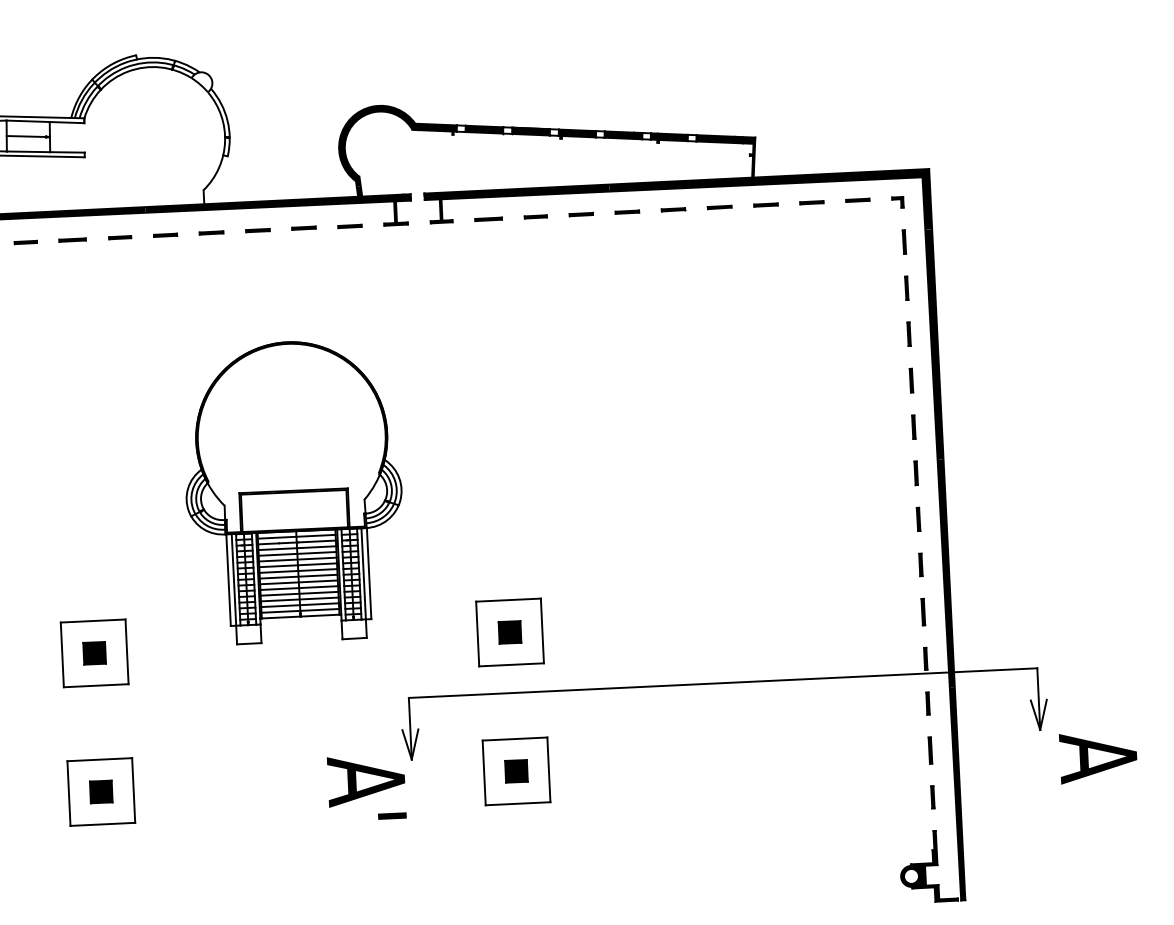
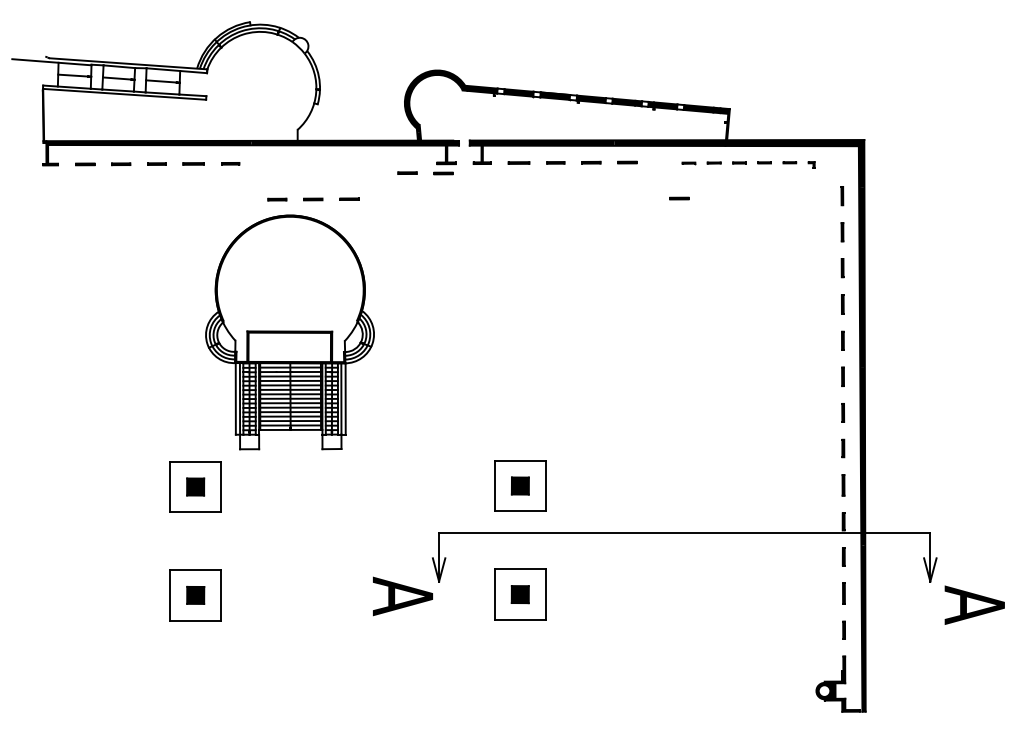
part: (782, 207) -> (748, 164), size x0.7
line: (316, 228) -> (417, 173), moved
part: (211, 232) -> (313, 199), moved
line: (696, 255) -> (679, 198), added
part: (293, 491) -> (289, 332), moved
text: (391, 815) -> (421, 624), A' -> A

